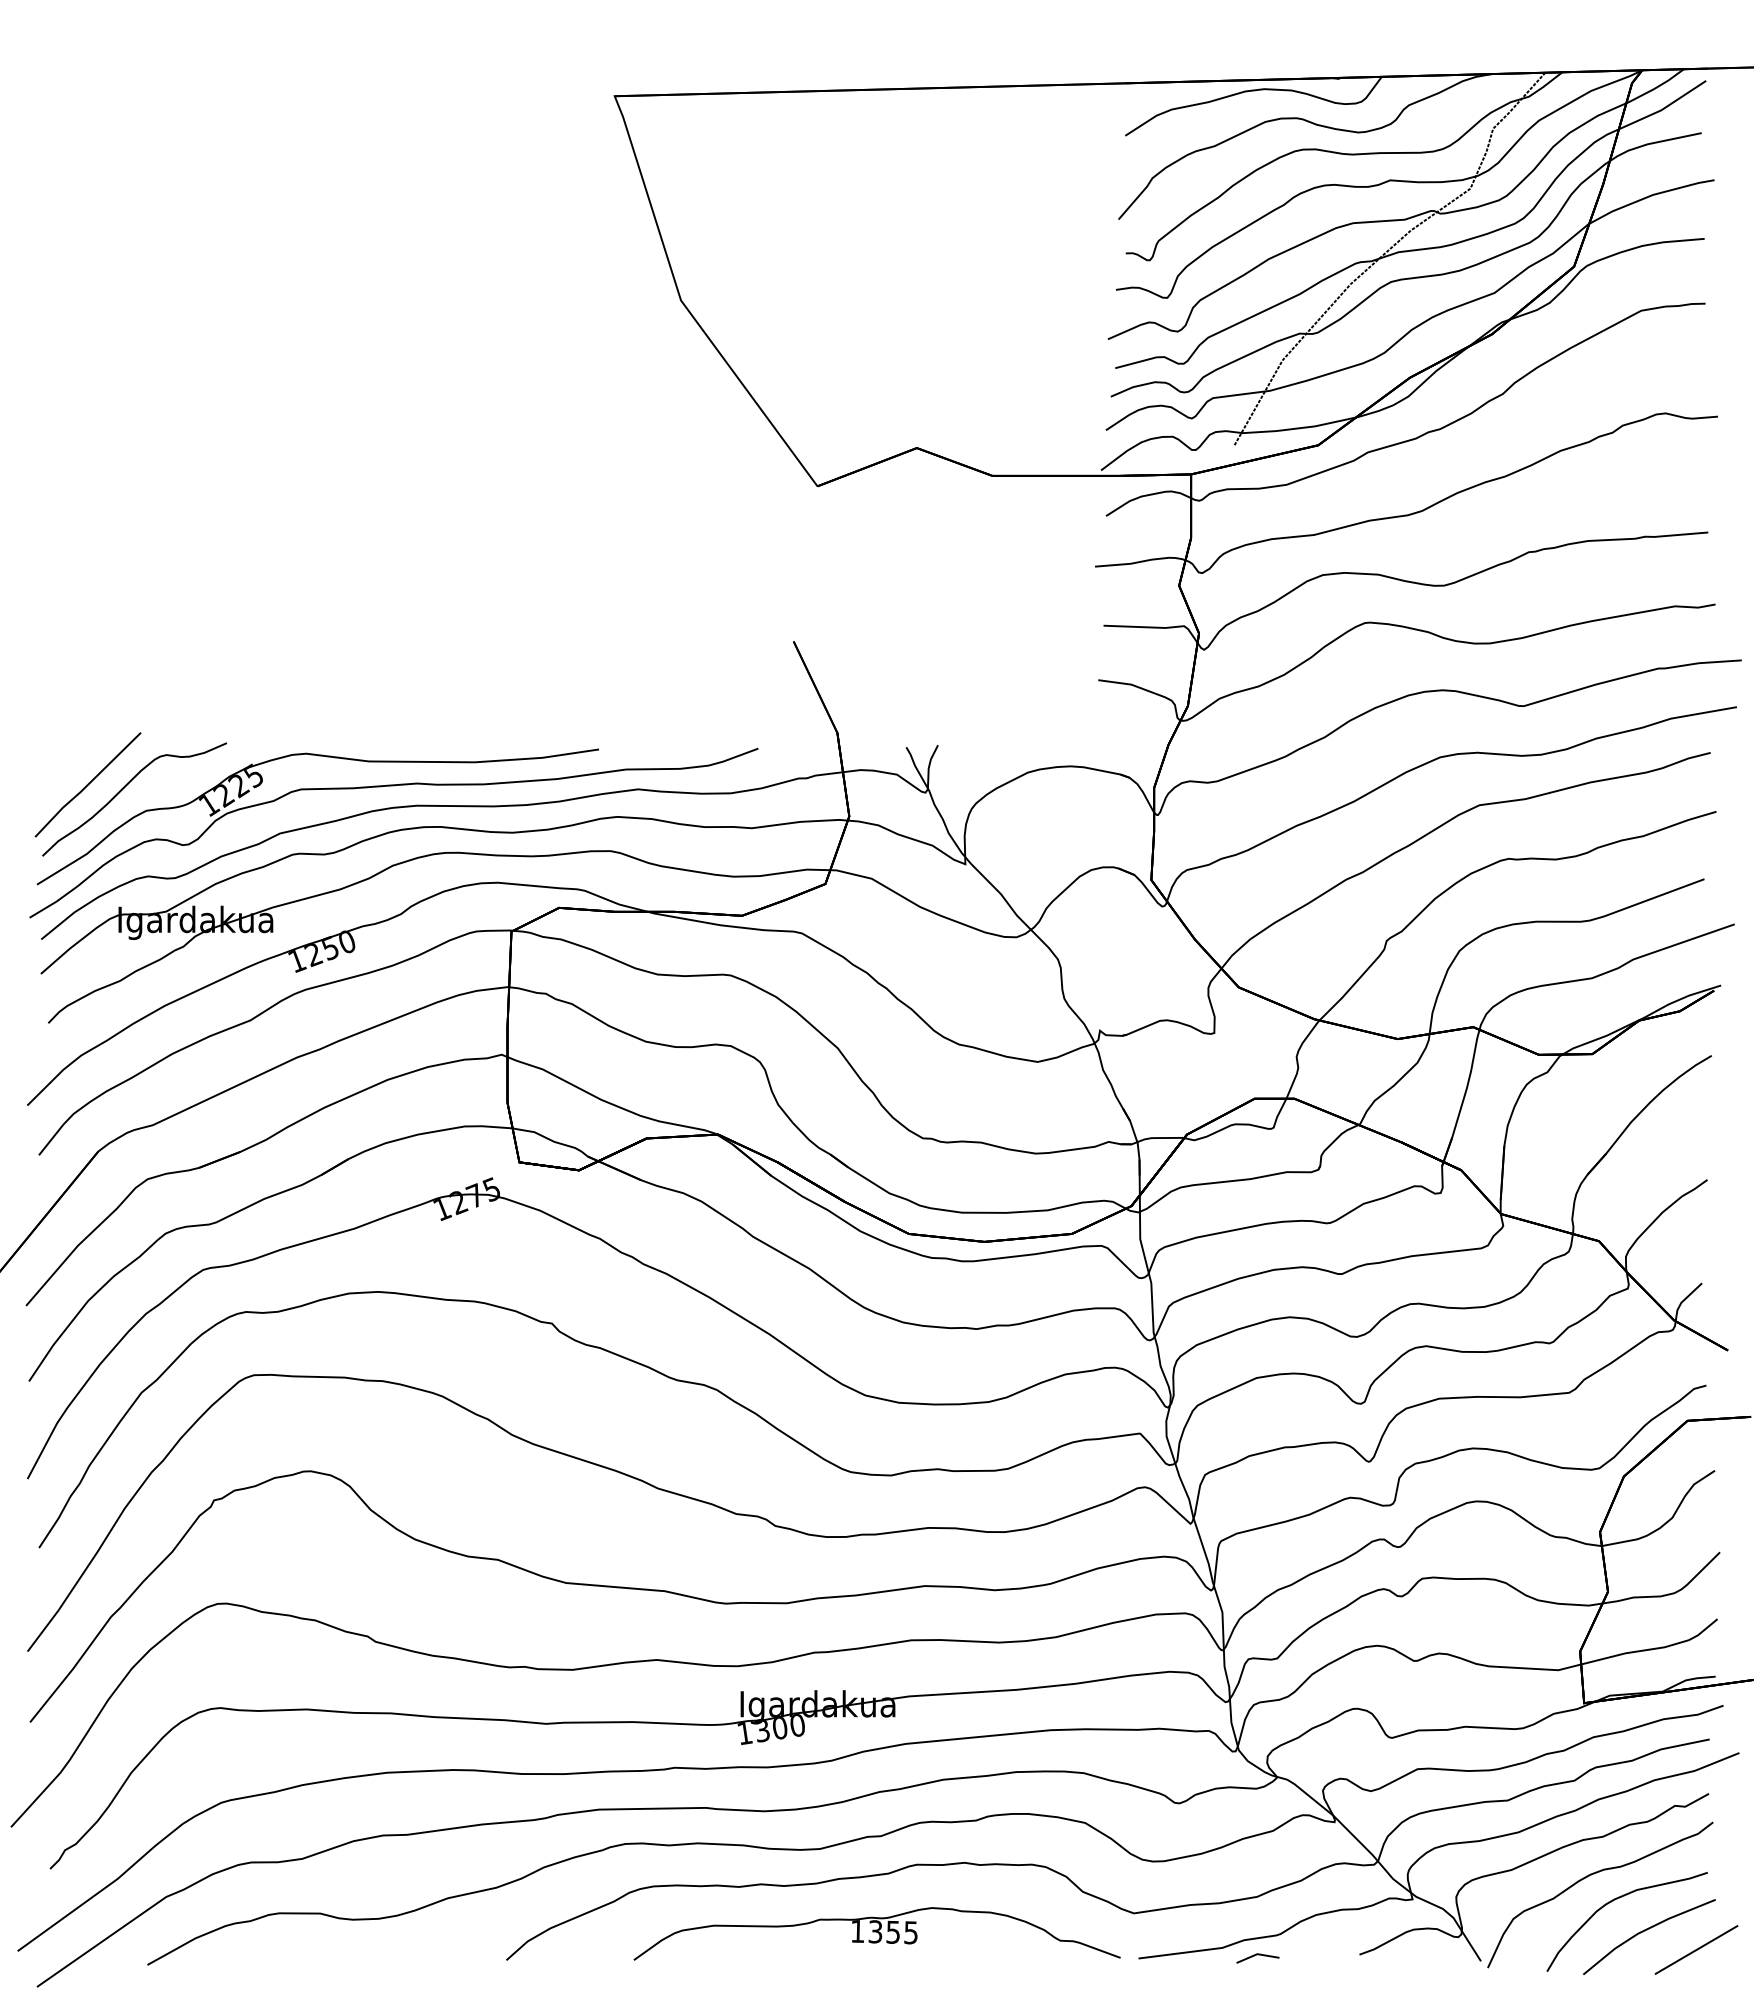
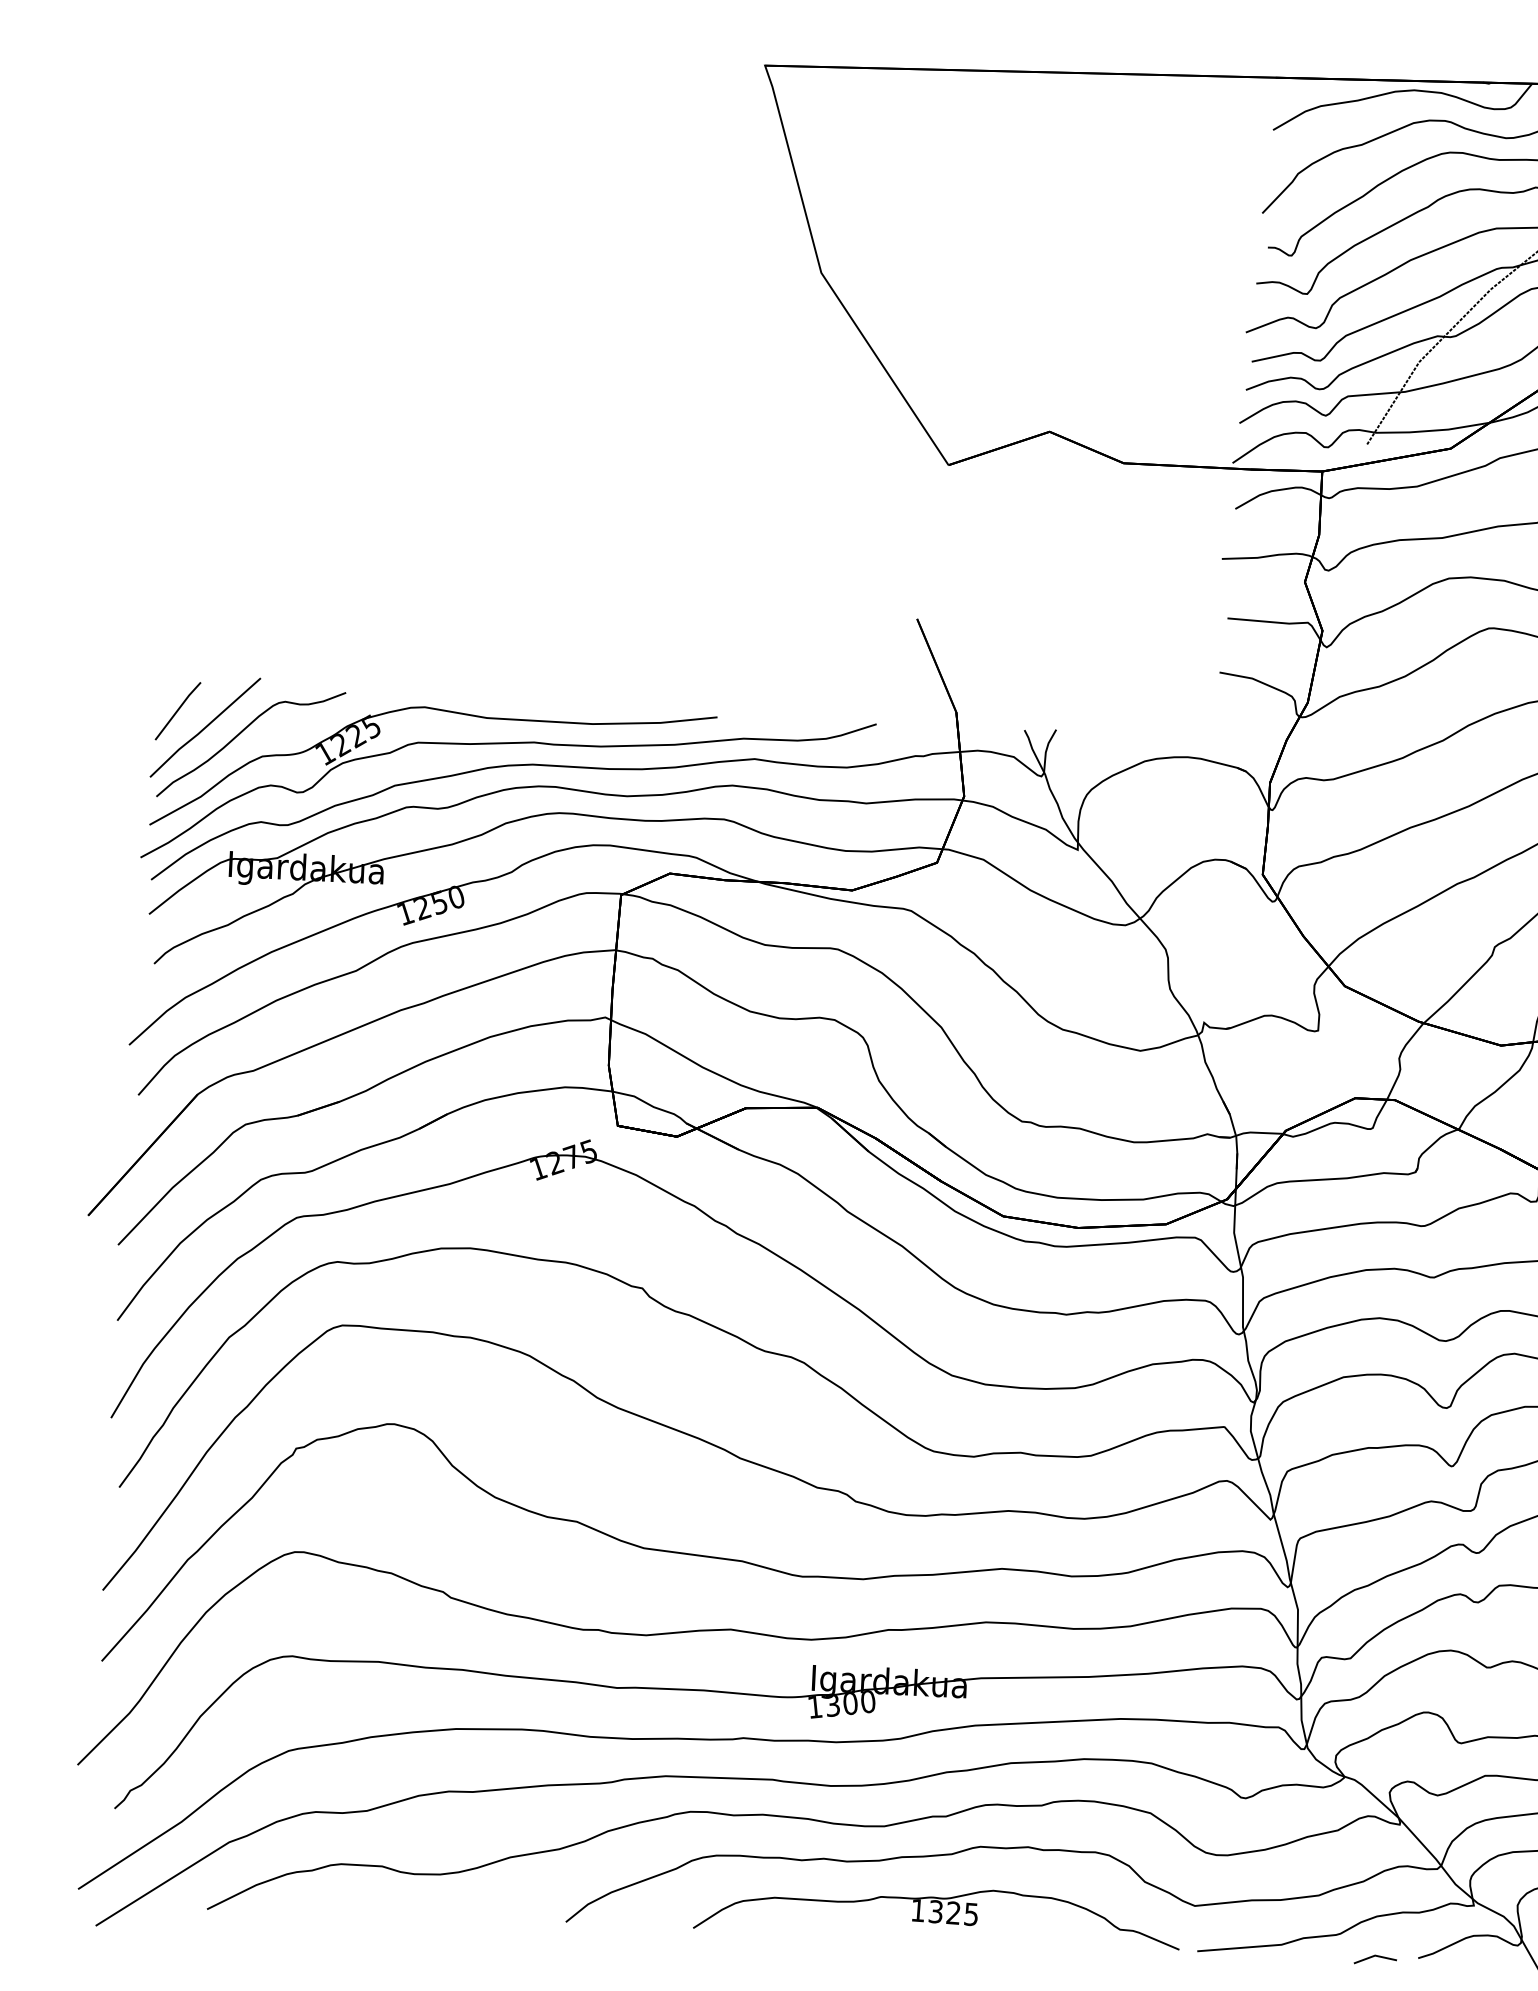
line: (59, 769) -> (177, 710), added
text: (892, 1931) -> (952, 1912), 1355 -> 1325
line: (1257, 1955) -> (1375, 1956), moved

